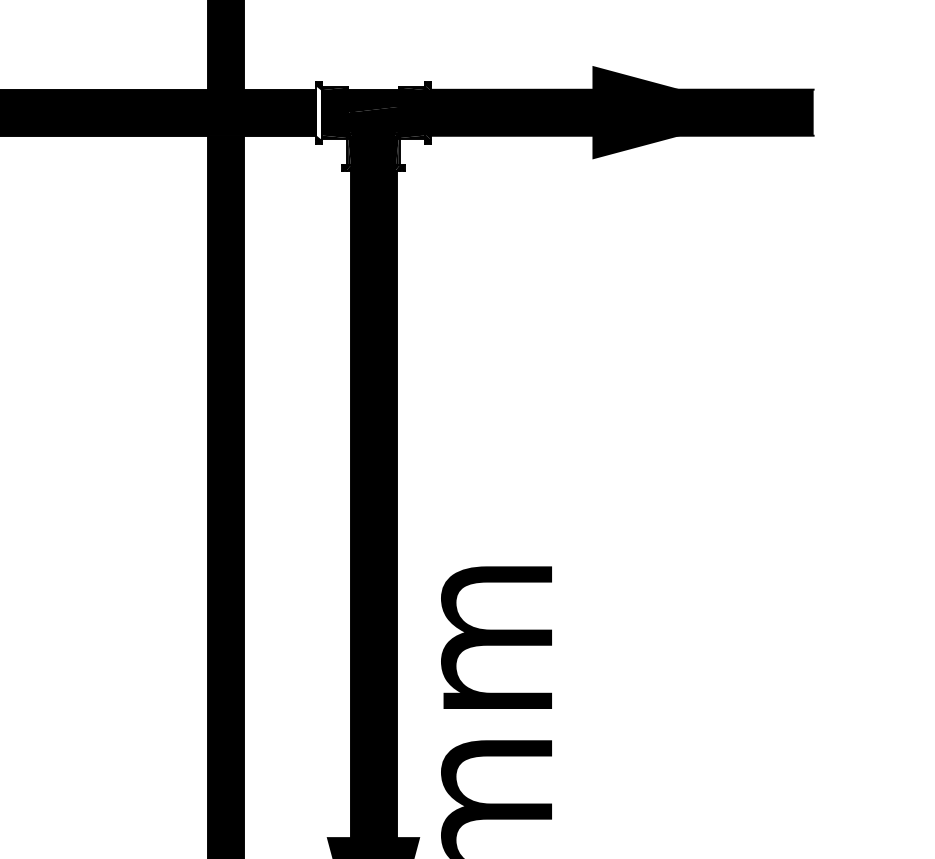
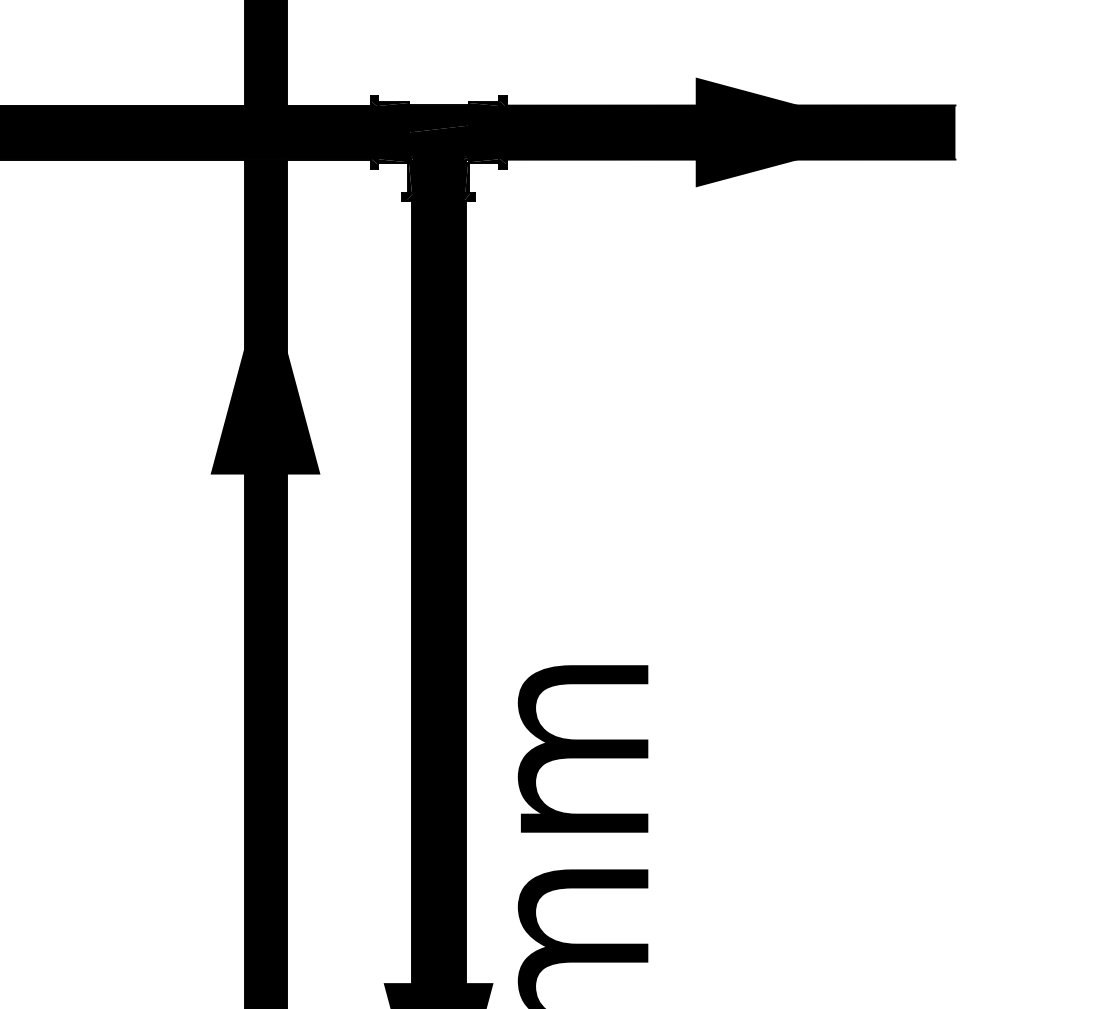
fill: (318, 112) -> (374, 132), added
fill: (225, 316) -> (264, 371), added

